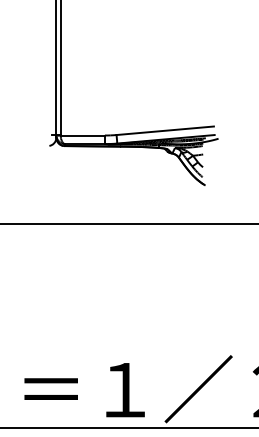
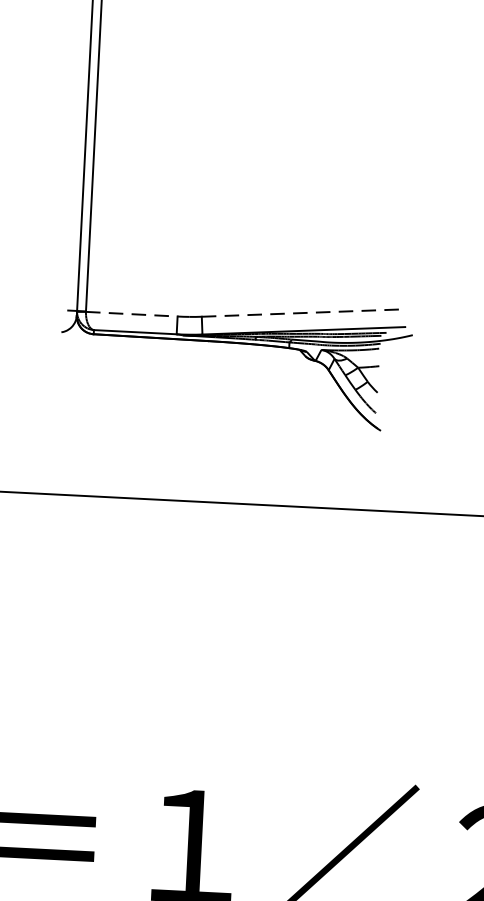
line: (165, 130) -> (303, 312), solid -> dashed
line: (83, 135) -> (133, 314), solid -> dashed

